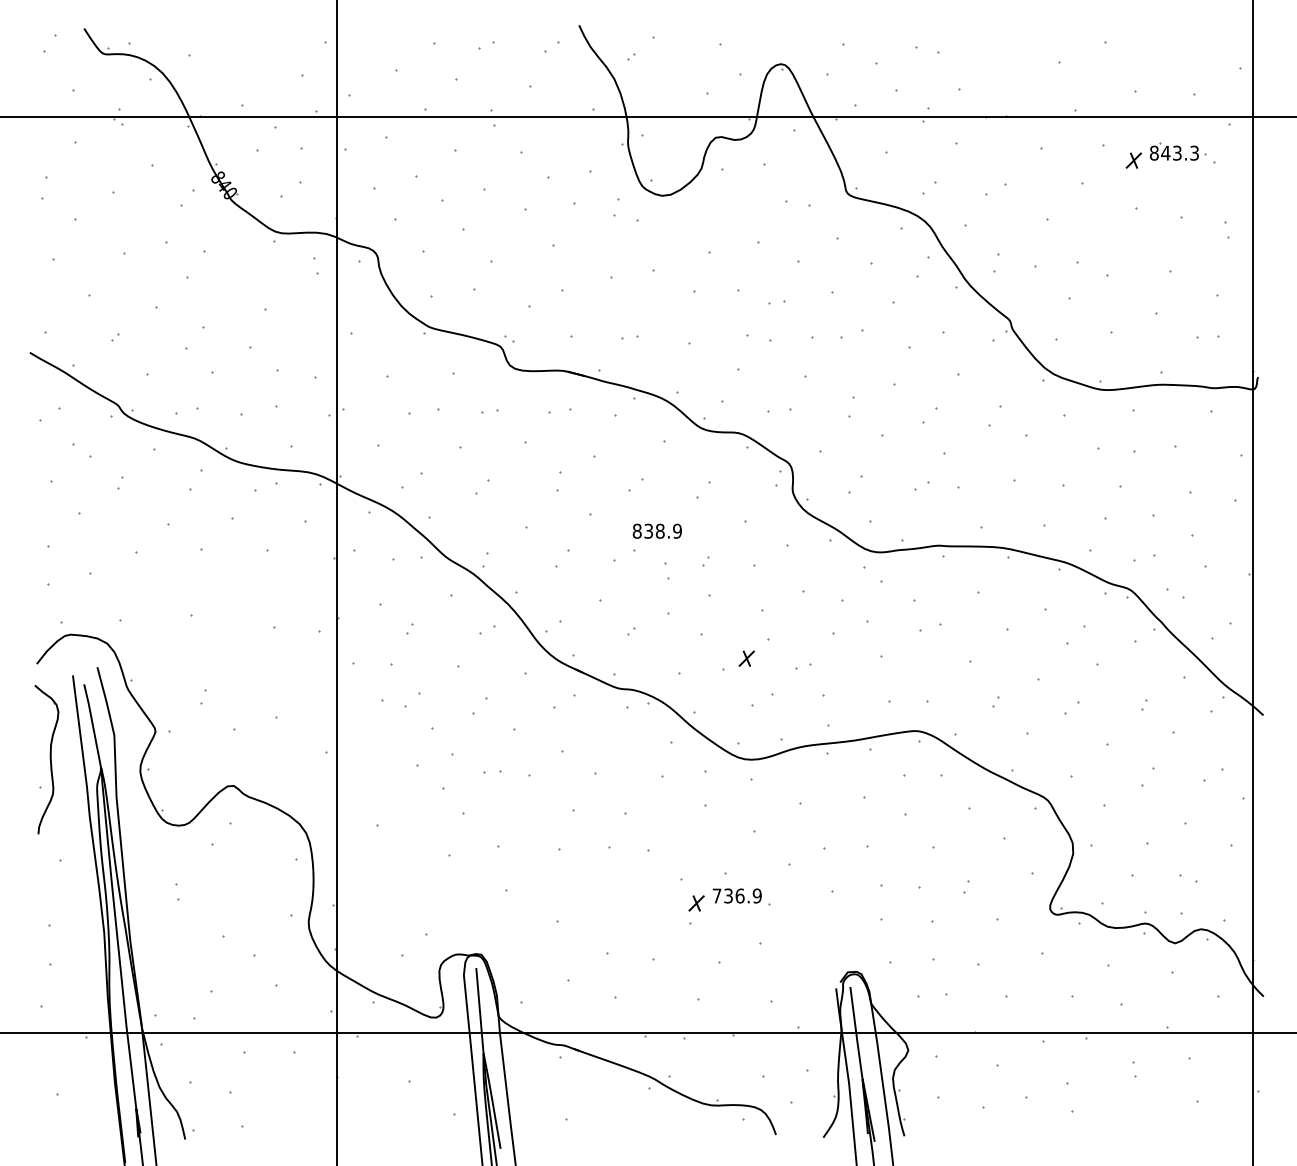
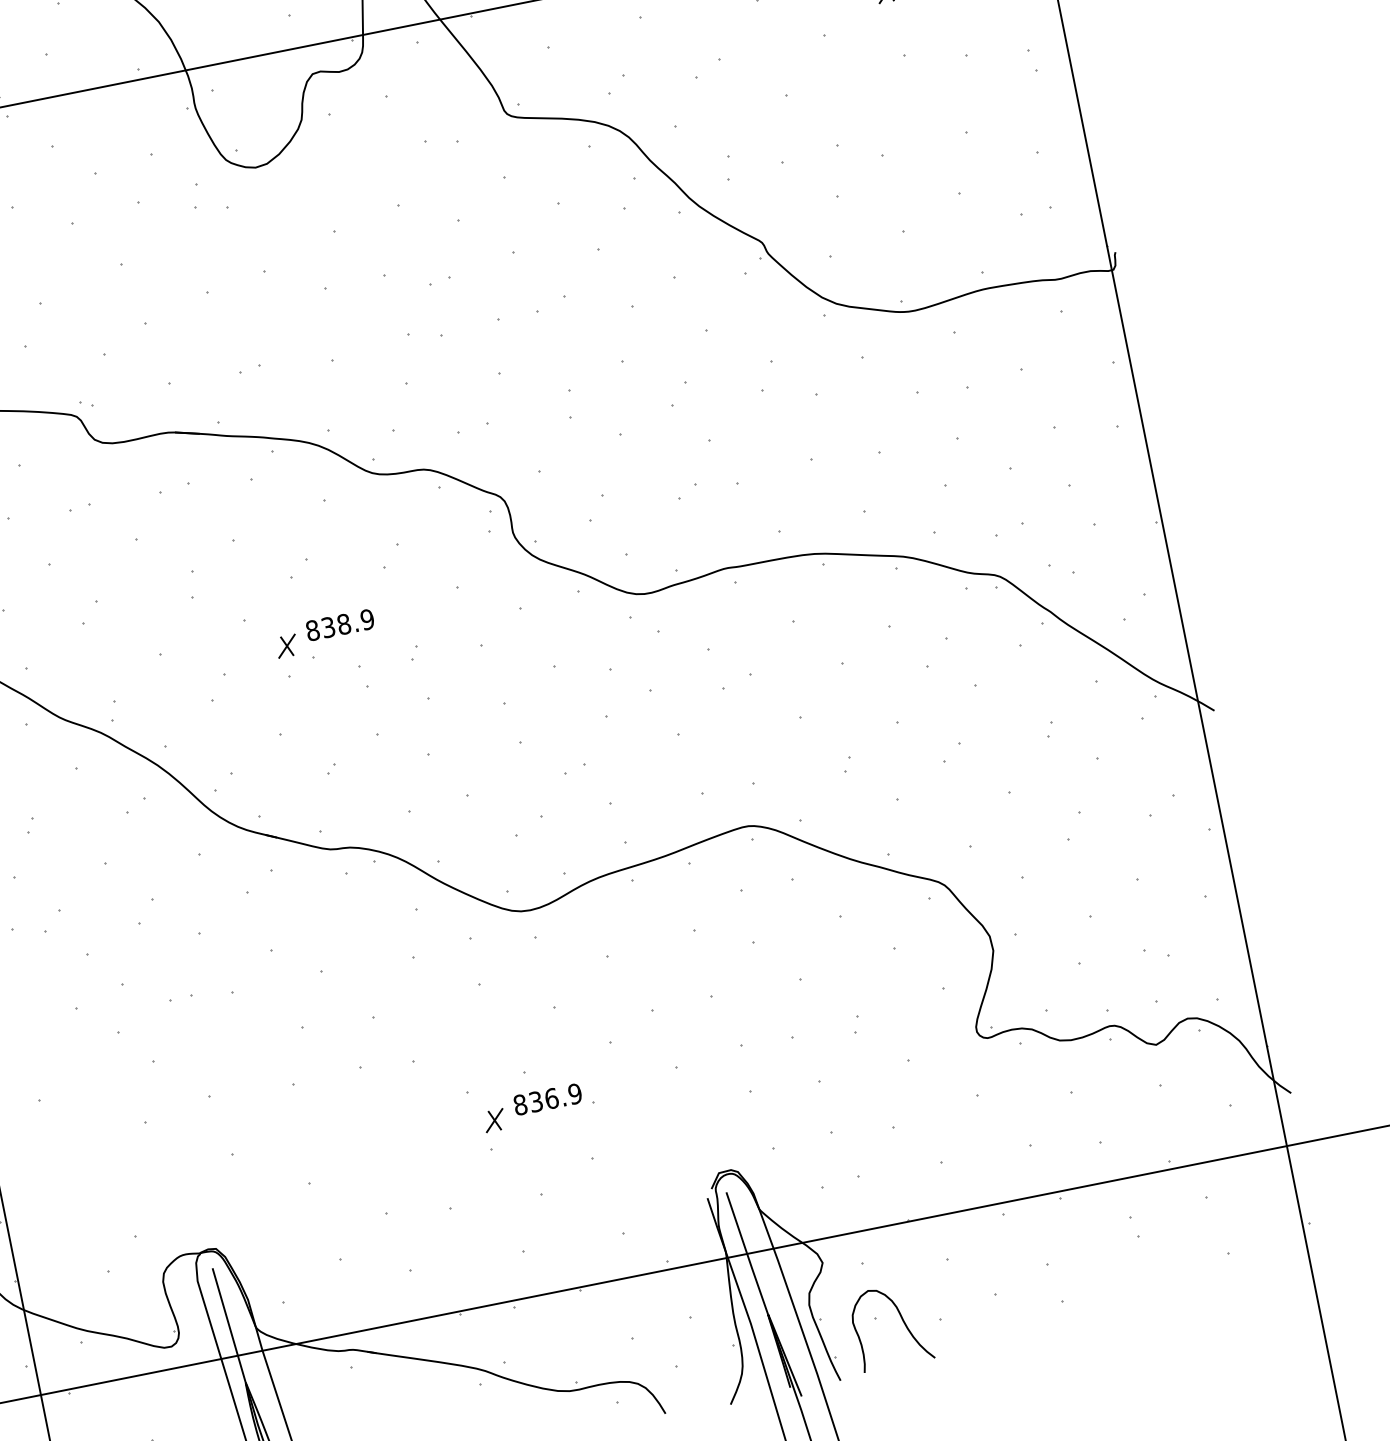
part: (746, 658) -> (286, 646), moved
text: (716, 895) -> (519, 1104), 736.9 -> 836.9
curve: (955, 1100) -> (900, 1318), added

